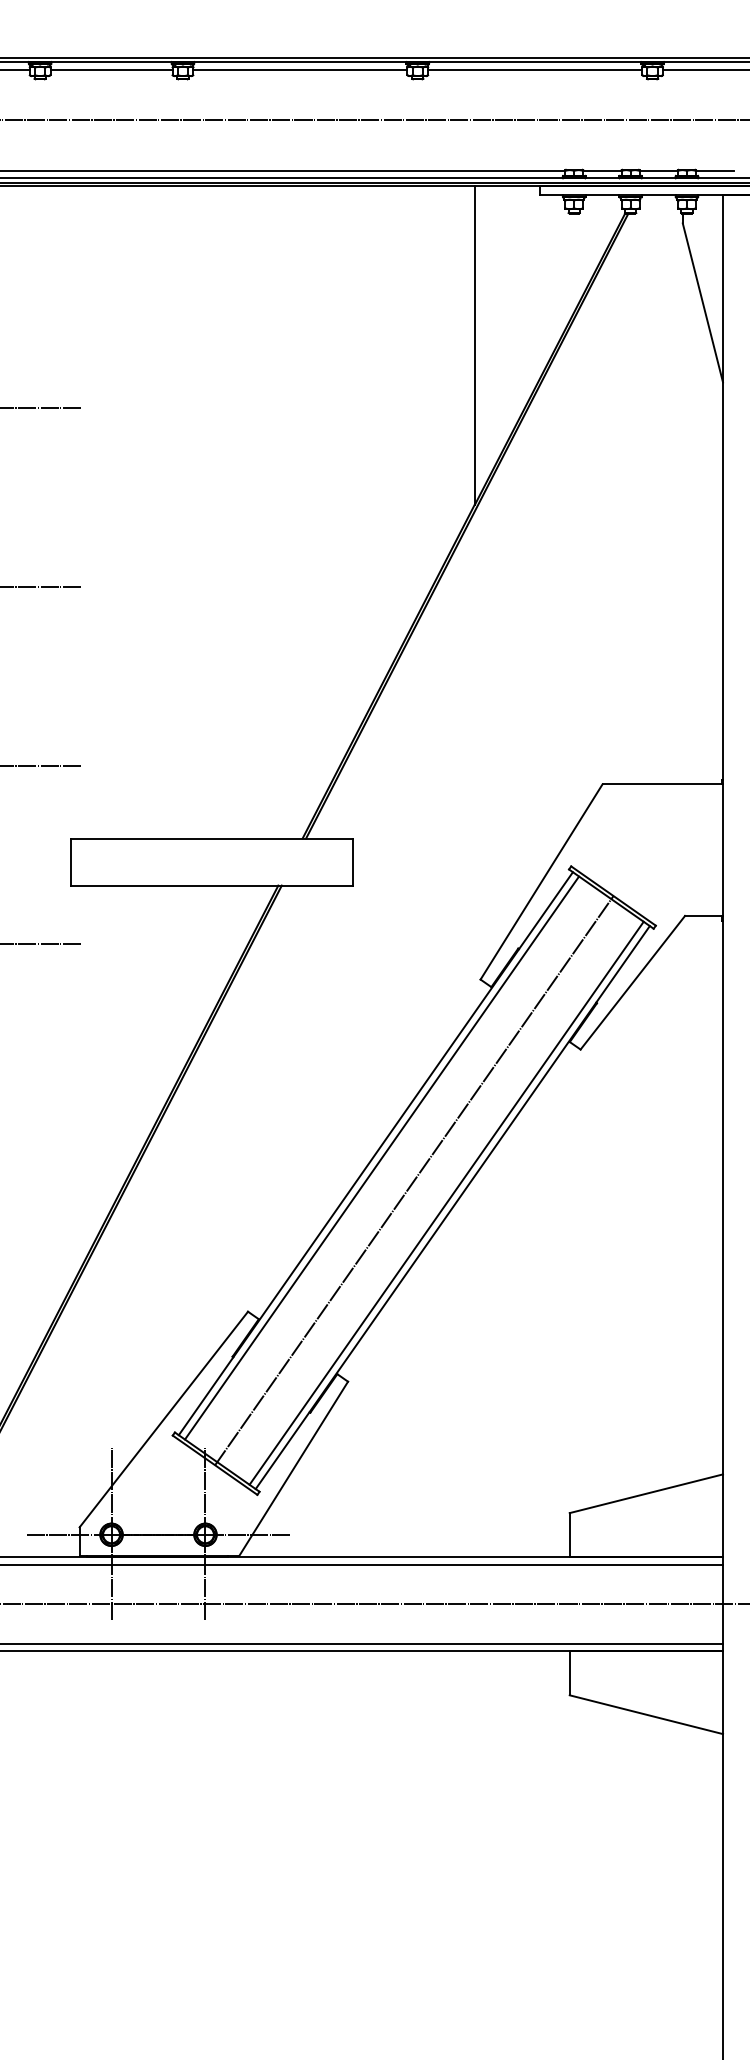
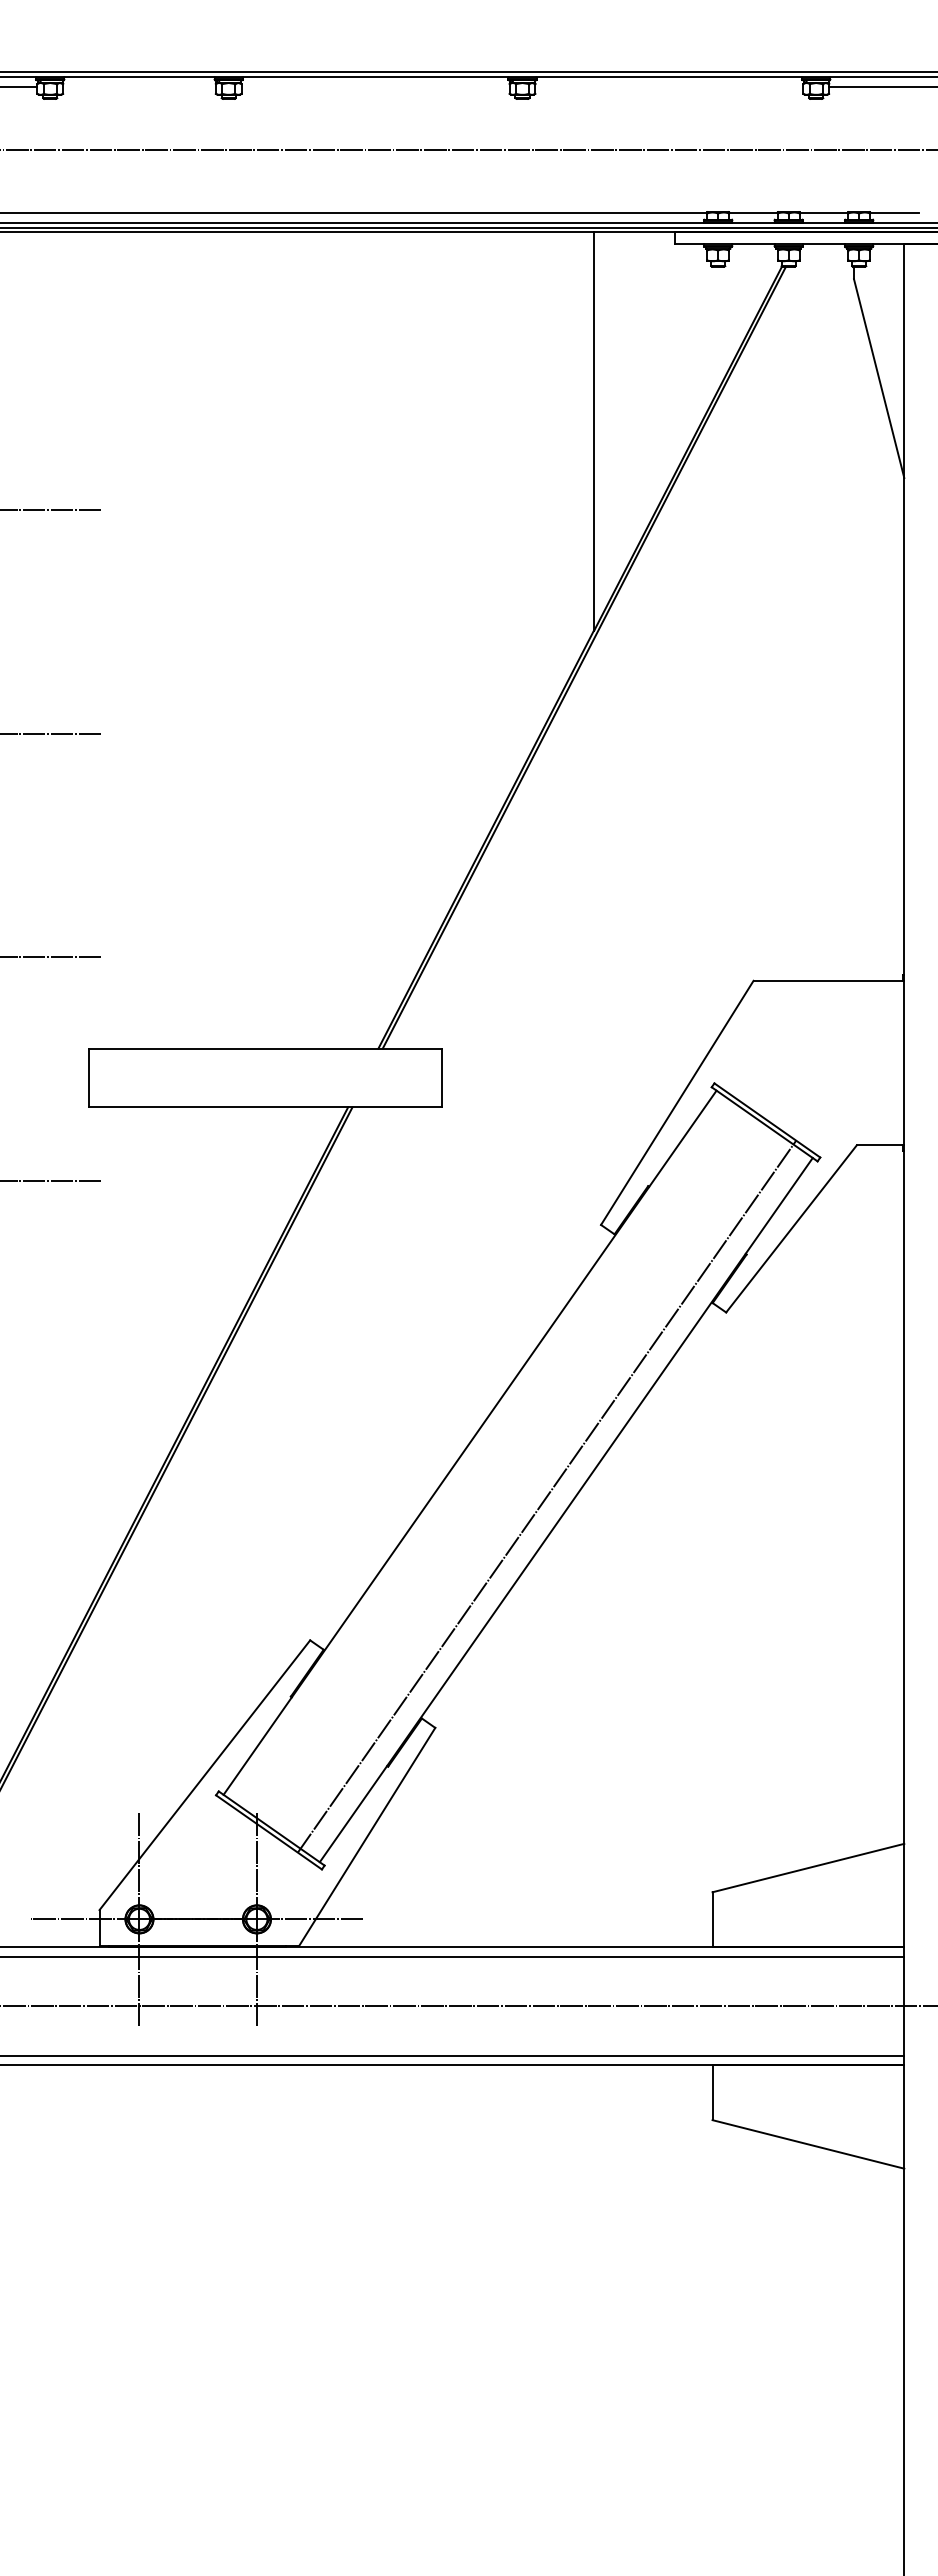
line: (111, 69) -> (139, 86), removed
line: (300, 69) -> (375, 86), removed
line: (535, 69) -> (669, 86), removed
line: (381, 1158) -> (477, 1448), removed
line: (414, 1180) -> (547, 1496), moved
line: (446, 1203) -> (558, 1504), removed

